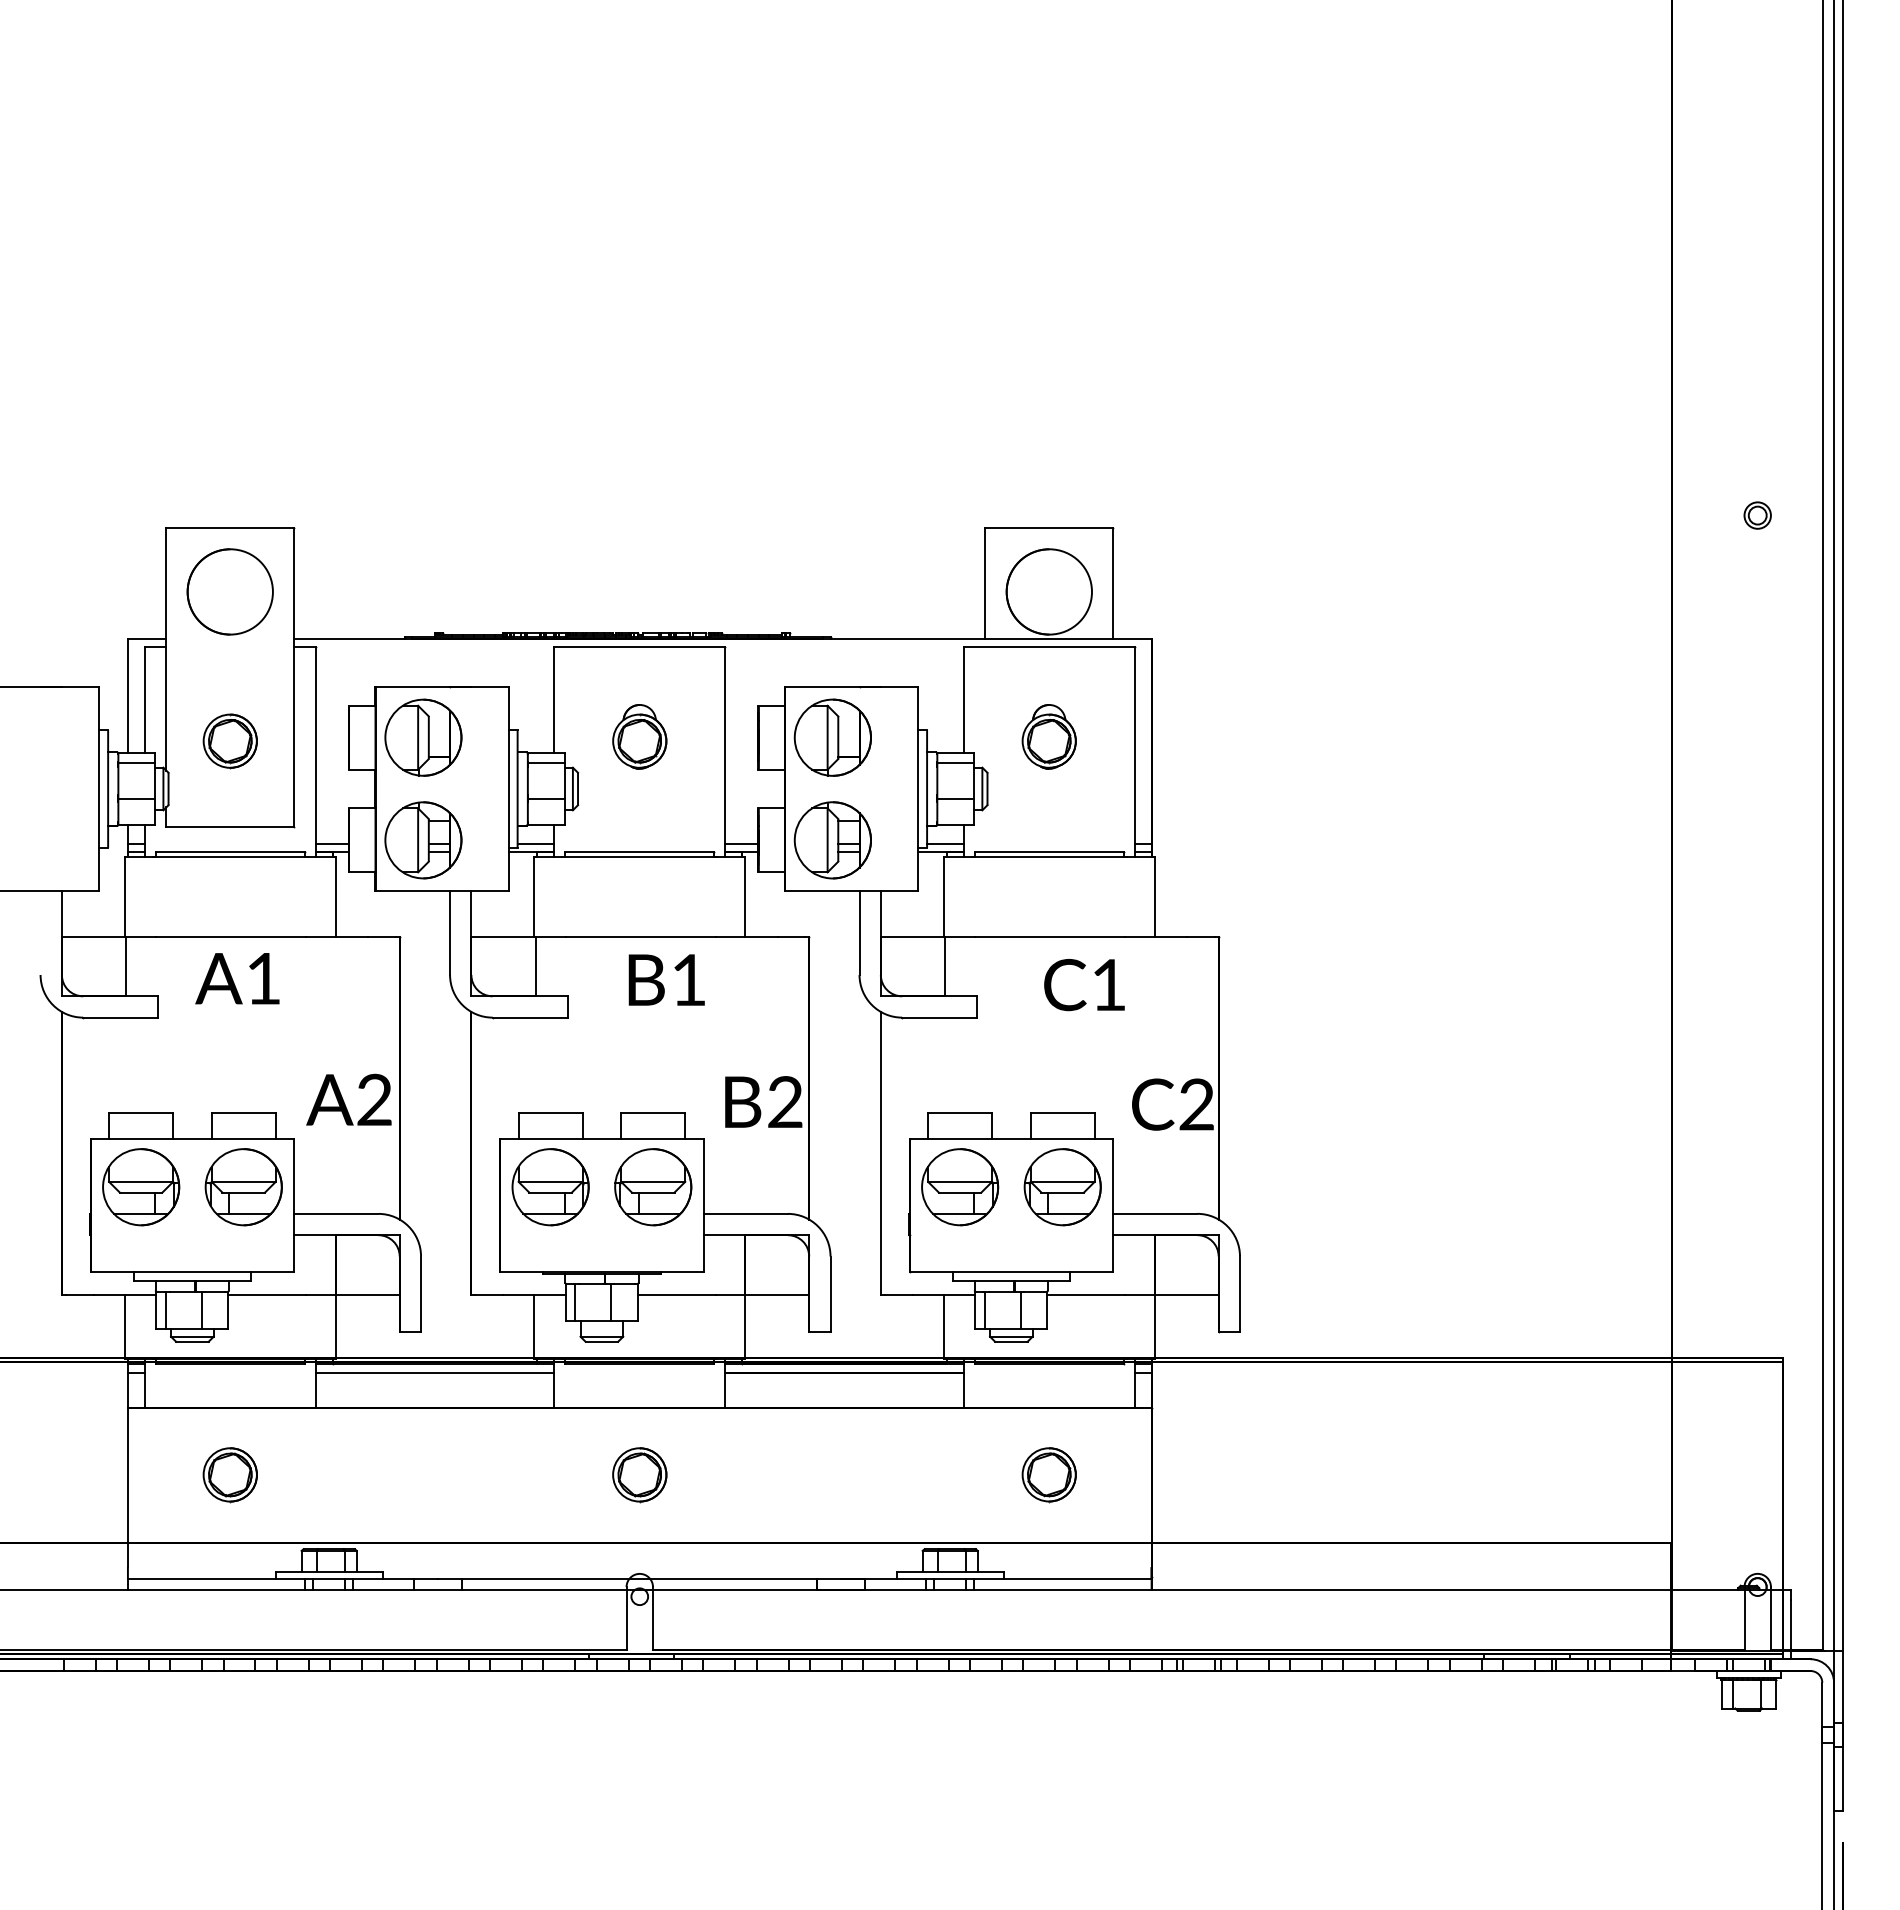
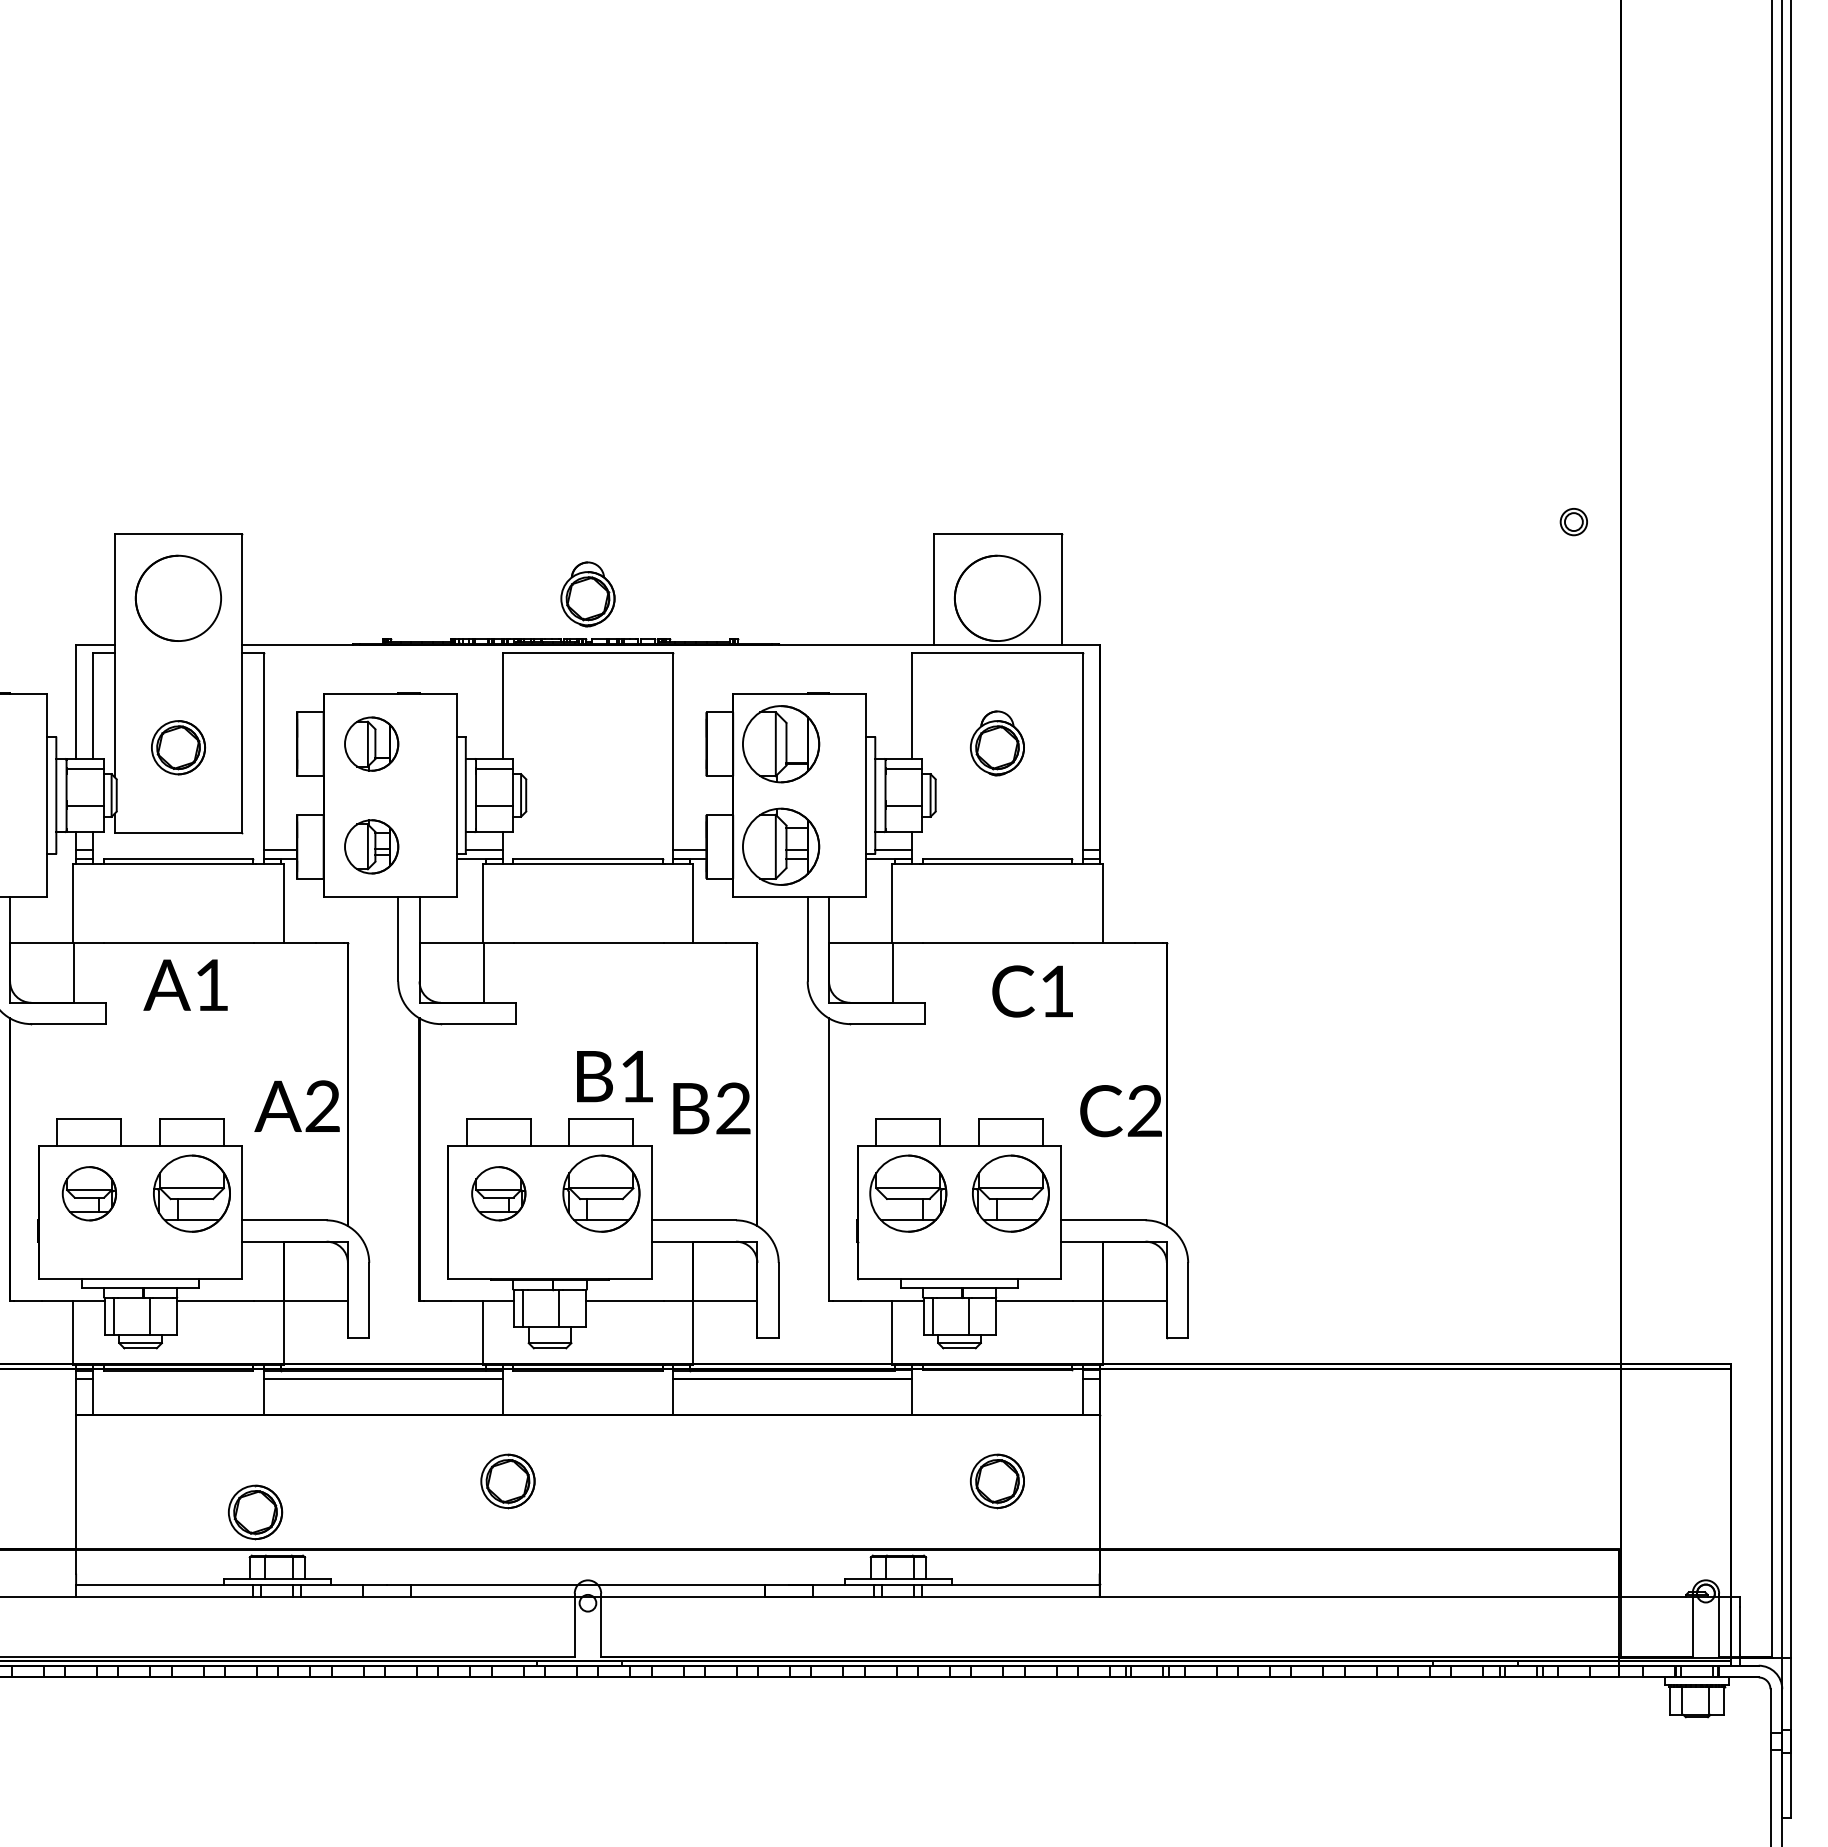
part: (1757, 515) -> (1573, 521), moved
part: (639, 736) -> (587, 593), moved
part: (423, 737) -> (371, 743), size x0.7
part: (423, 840) -> (371, 846), size x0.7
text: (666, 979) -> (614, 1075), moved
part: (141, 1187) -> (89, 1193), size x0.7
part: (550, 1187) -> (498, 1193), size x0.7
part: (229, 1475) -> (254, 1512), moved
part: (639, 1475) -> (507, 1481), moved

